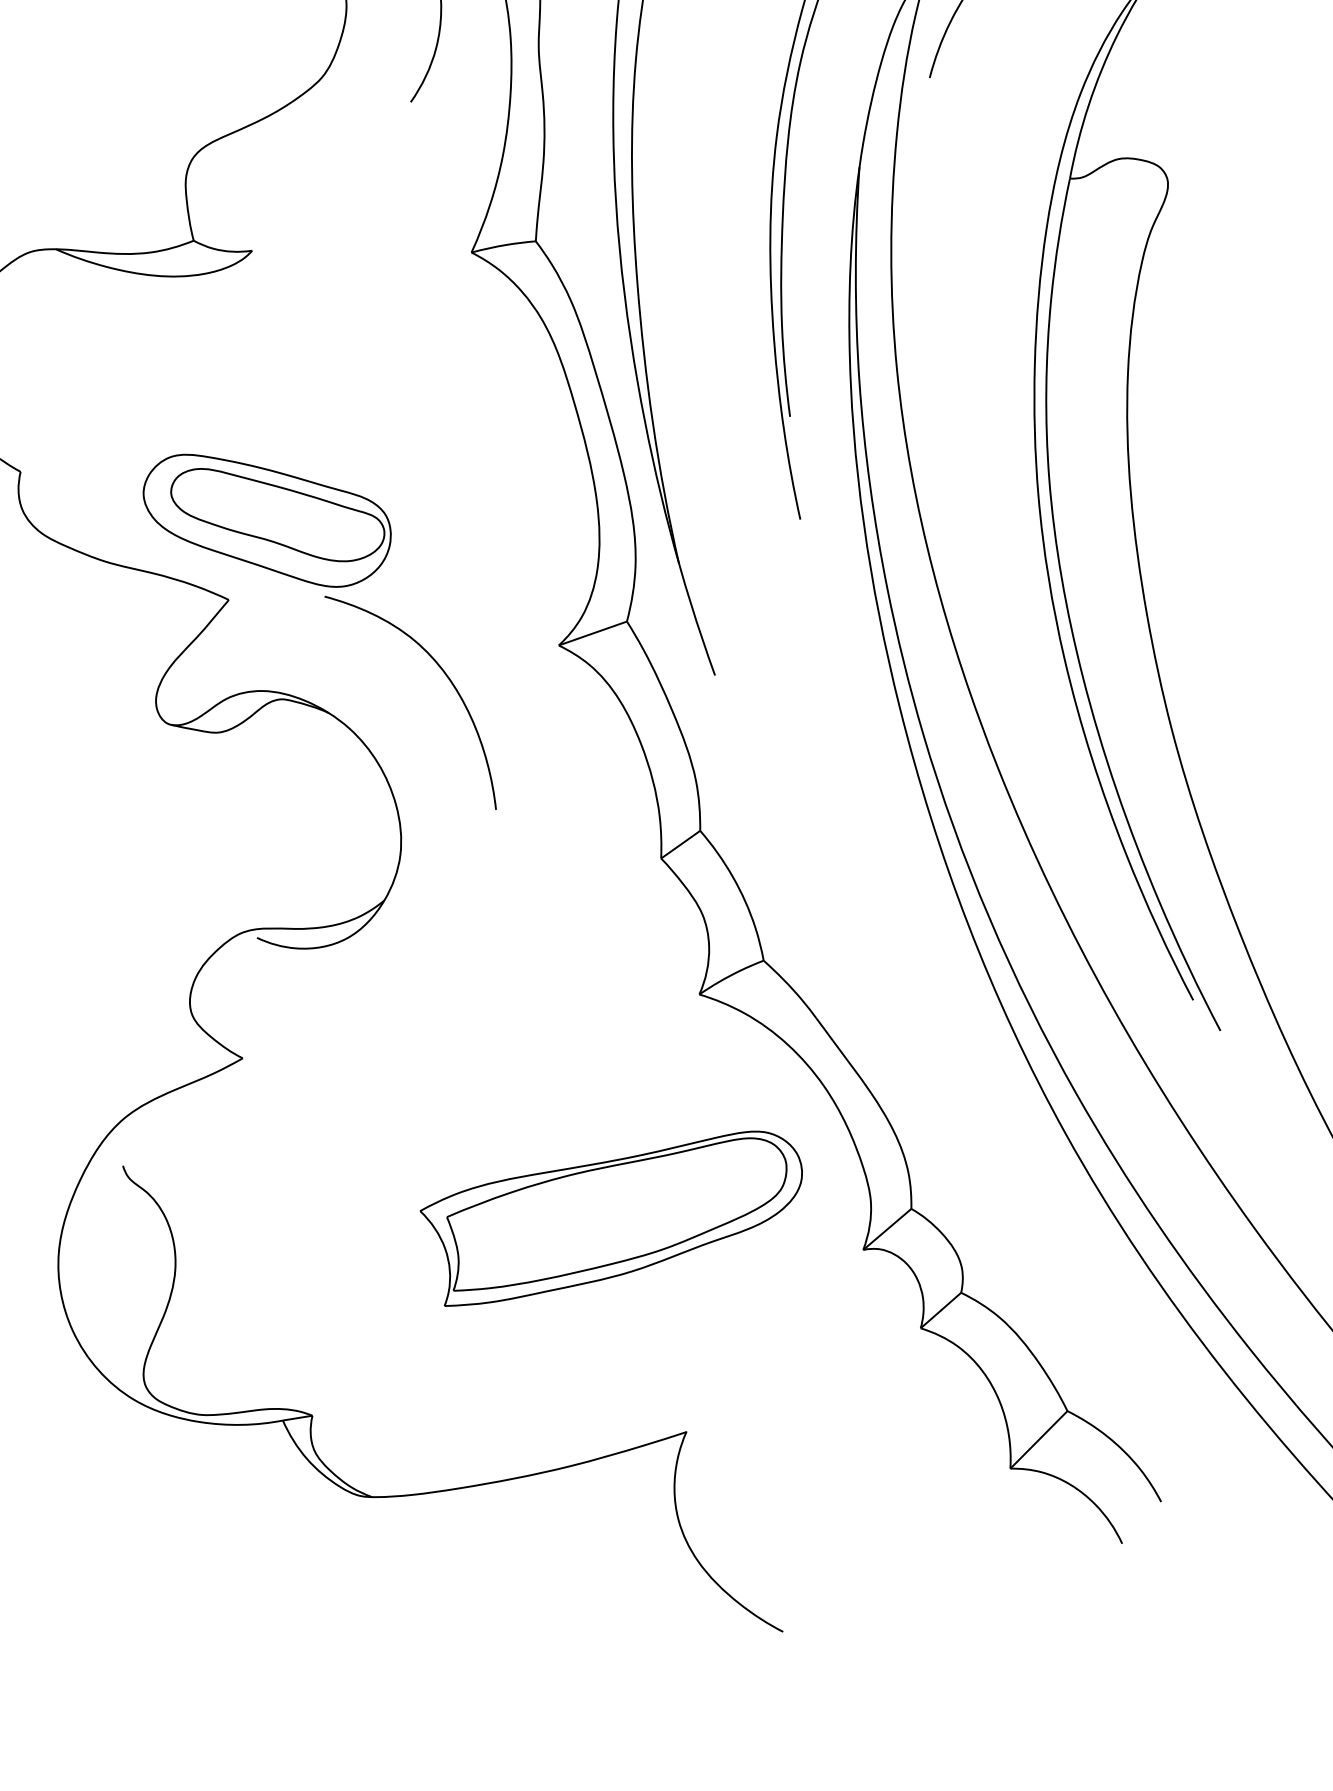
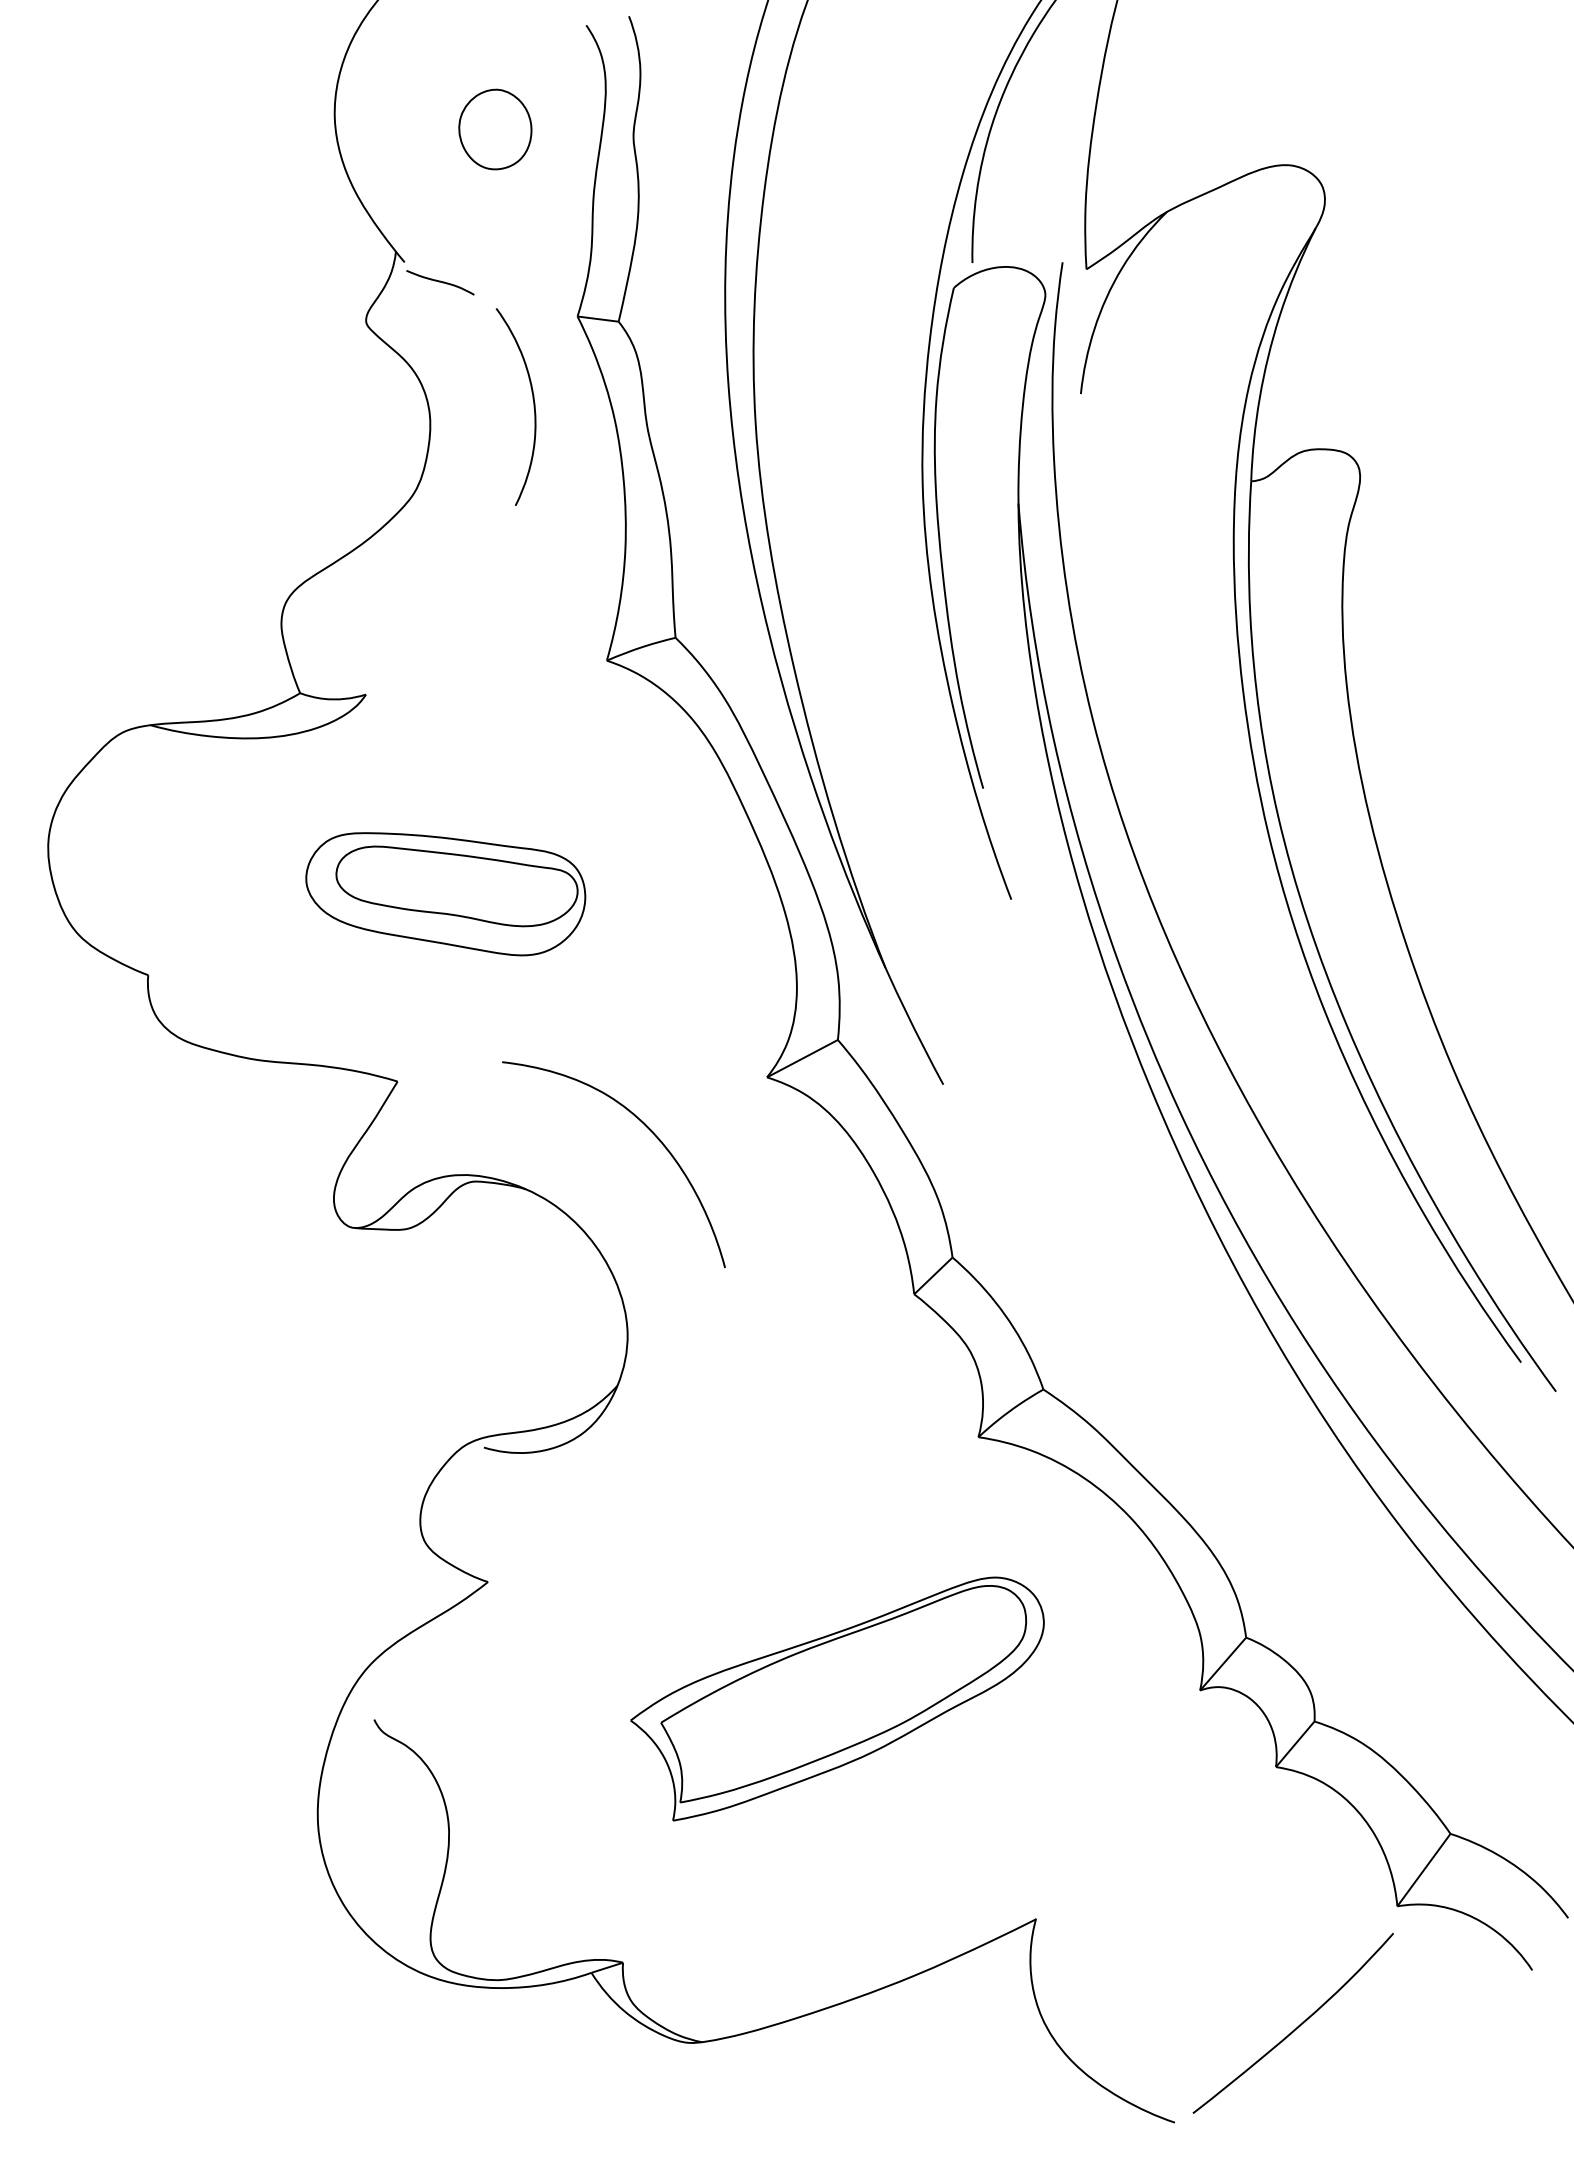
part: (265, 521) -> (445, 894), moved
part: (607, 1218) -> (837, 1698), moved
curve: (904, 1563) -> (1296, 2027), added

